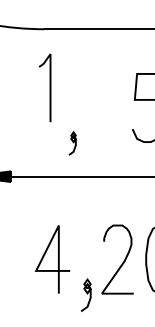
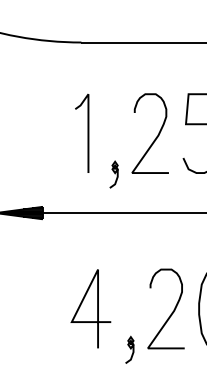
line: (49, 87) -> (87, 132), moved
curve: (108, 111) -> (155, 137), added
part: (86, 294) -> (129, 349), size x0.71

